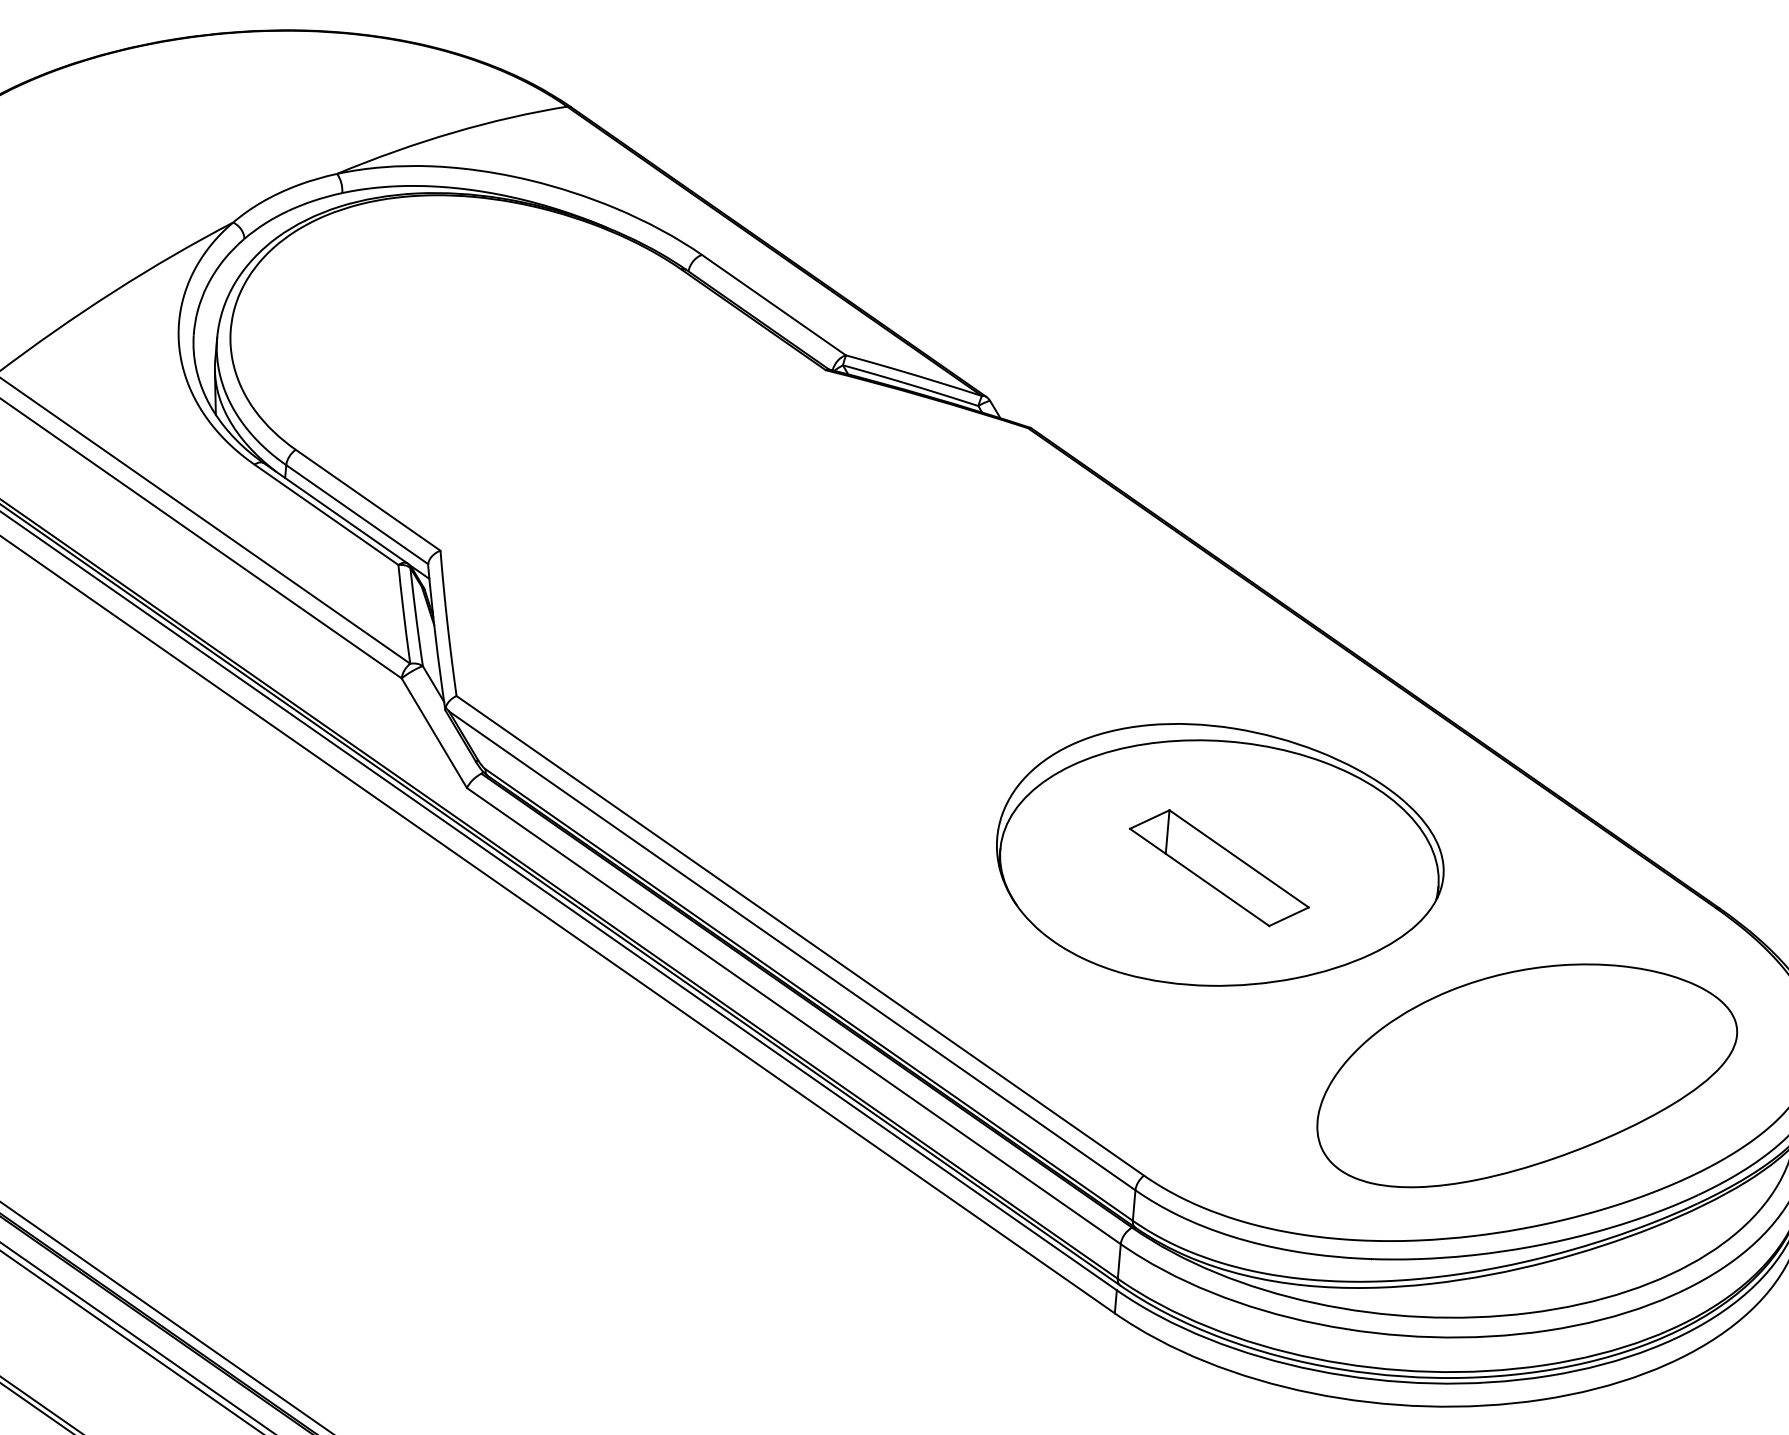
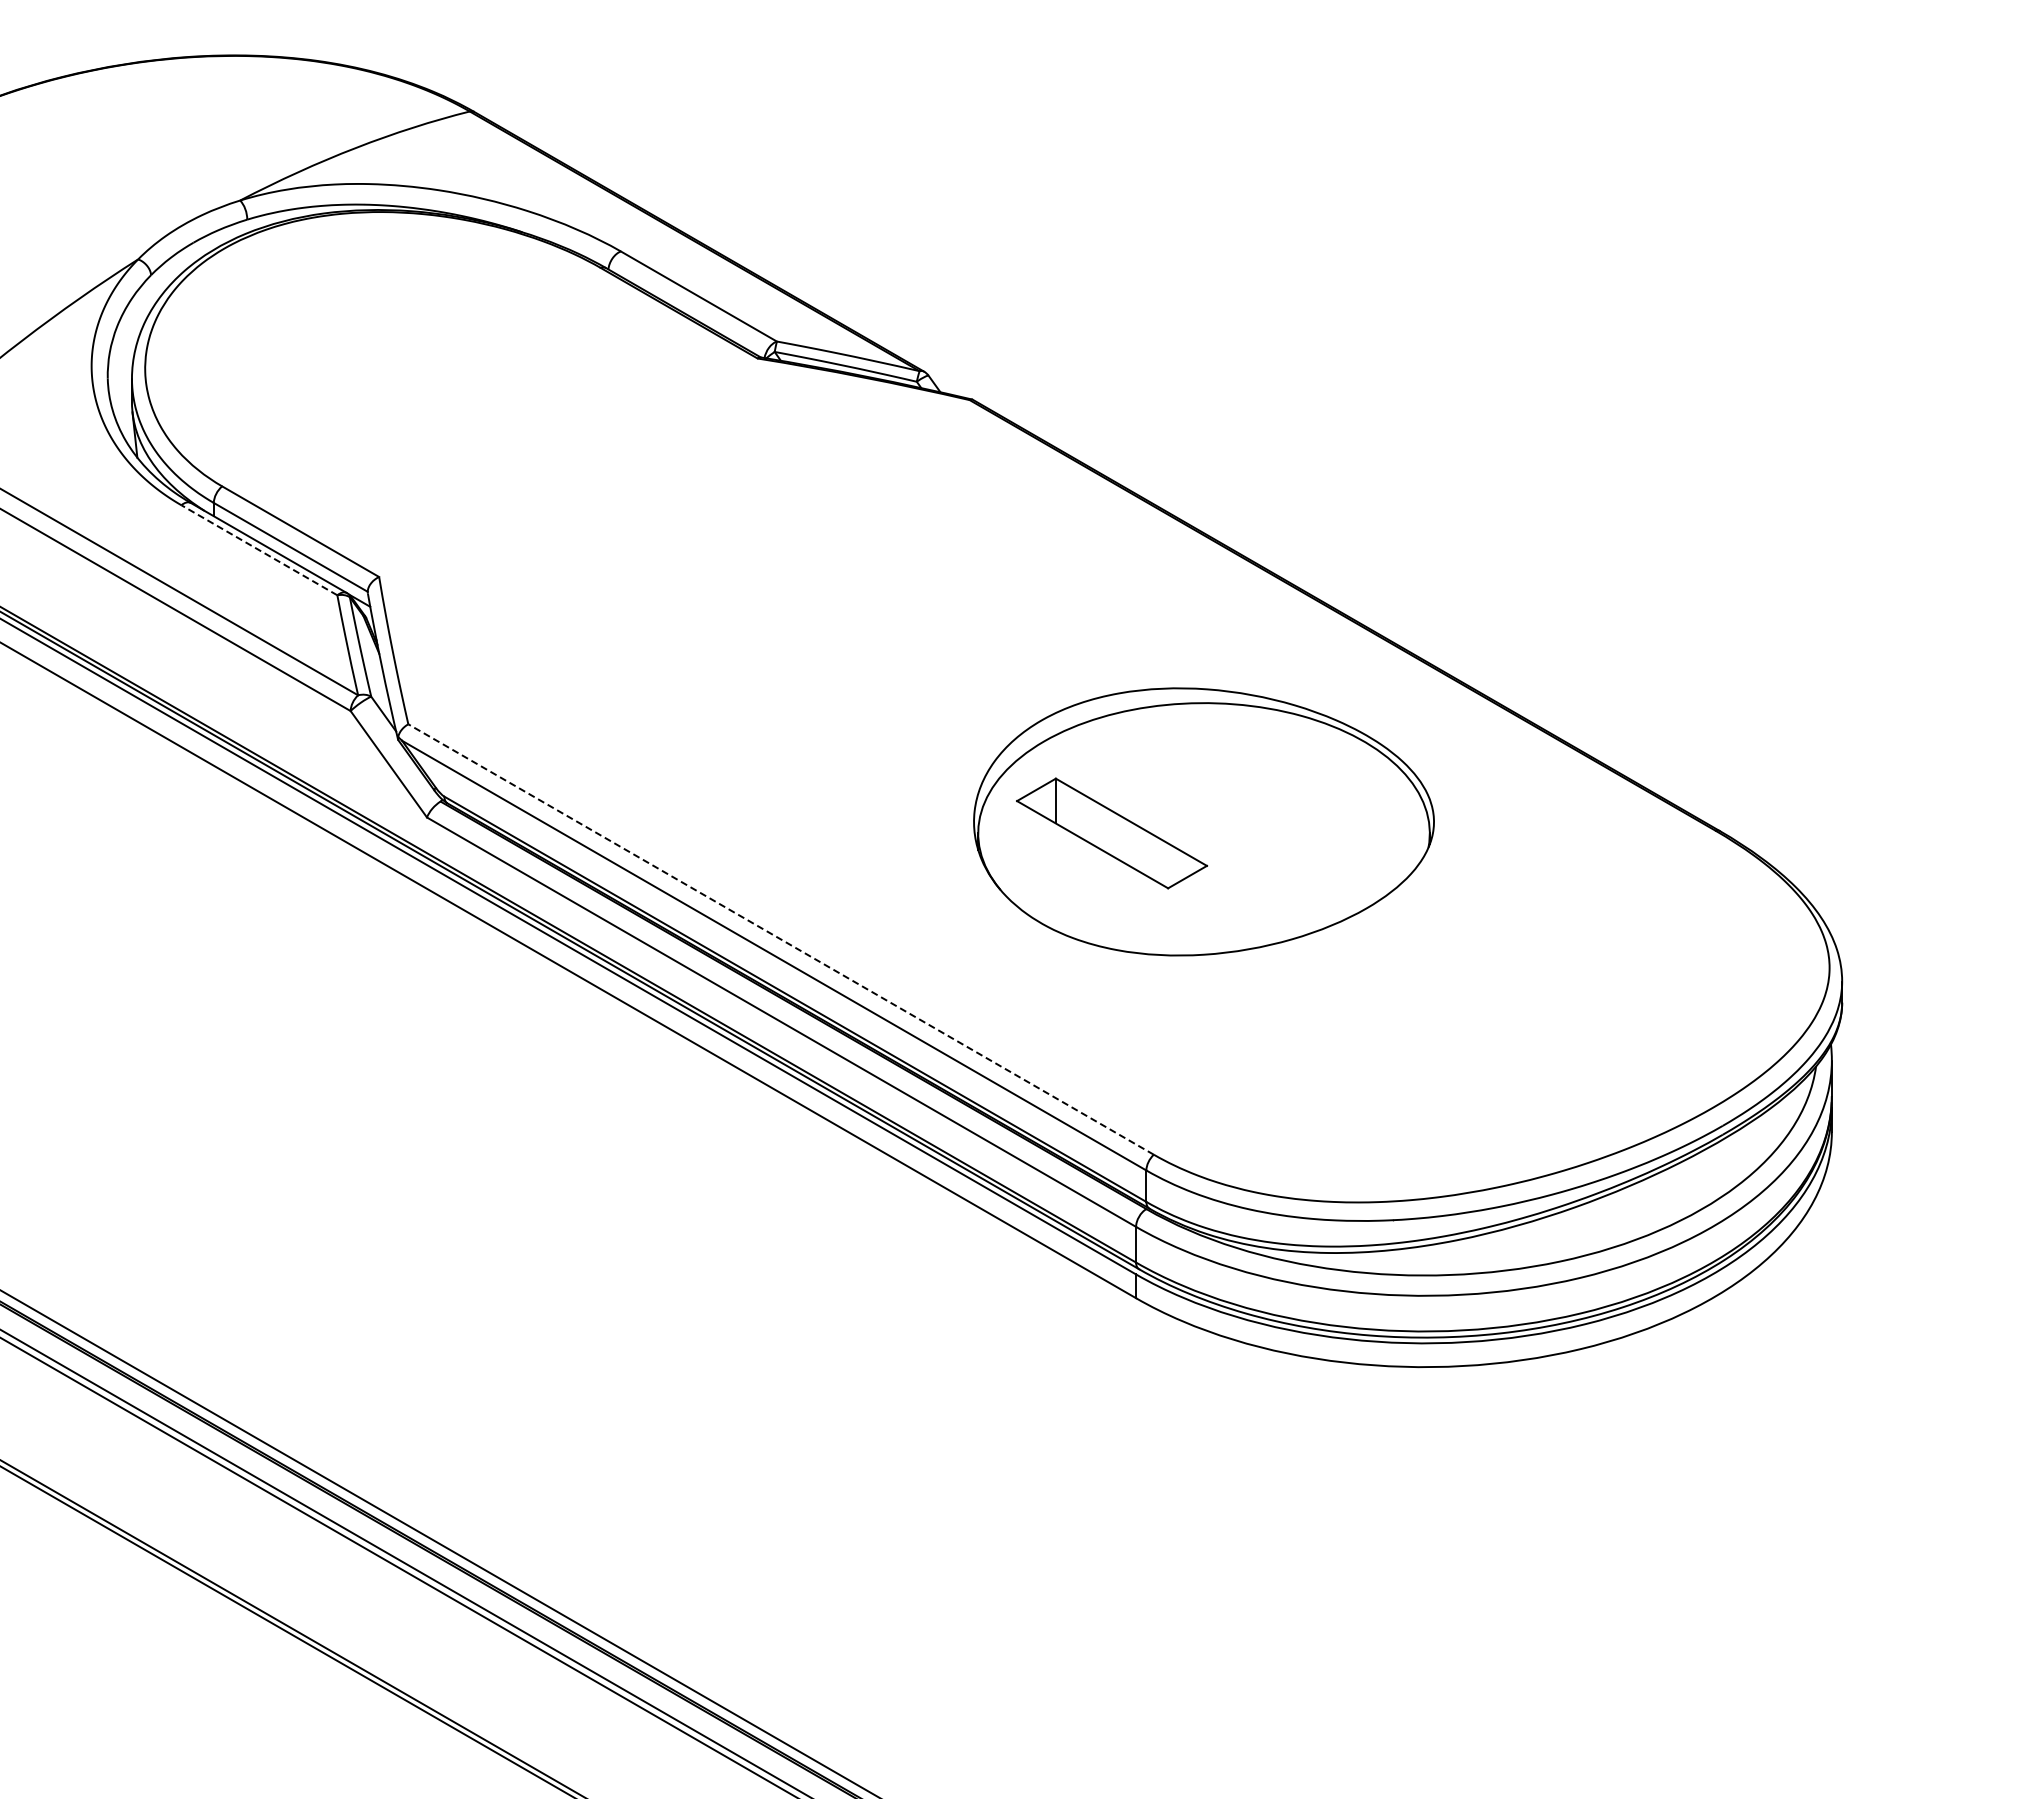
line: (325, 514) -> (258, 550), solid -> dashed
part: (1219, 868) -> (1112, 833), moved
line: (799, 935) -> (780, 939), solid -> dashed
part: (1527, 1077) -> (1537, 1020), removed

